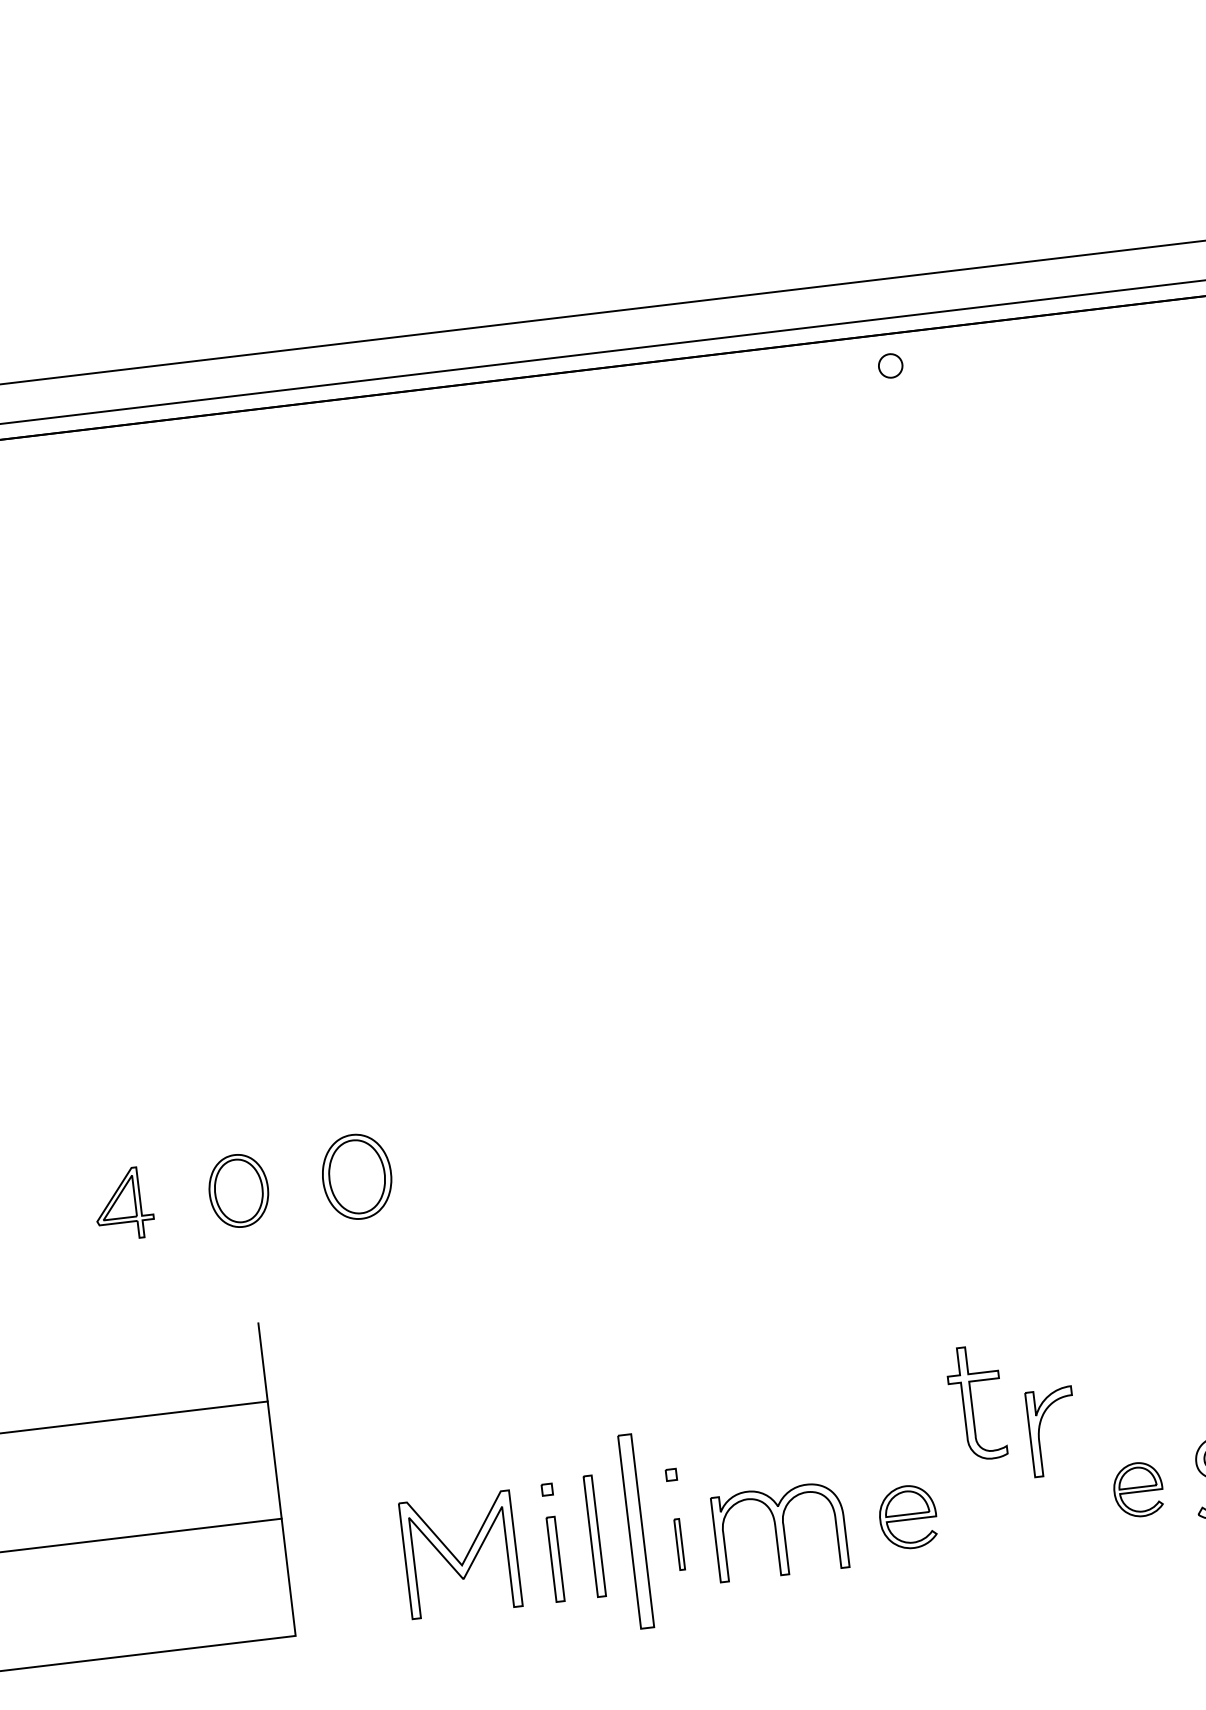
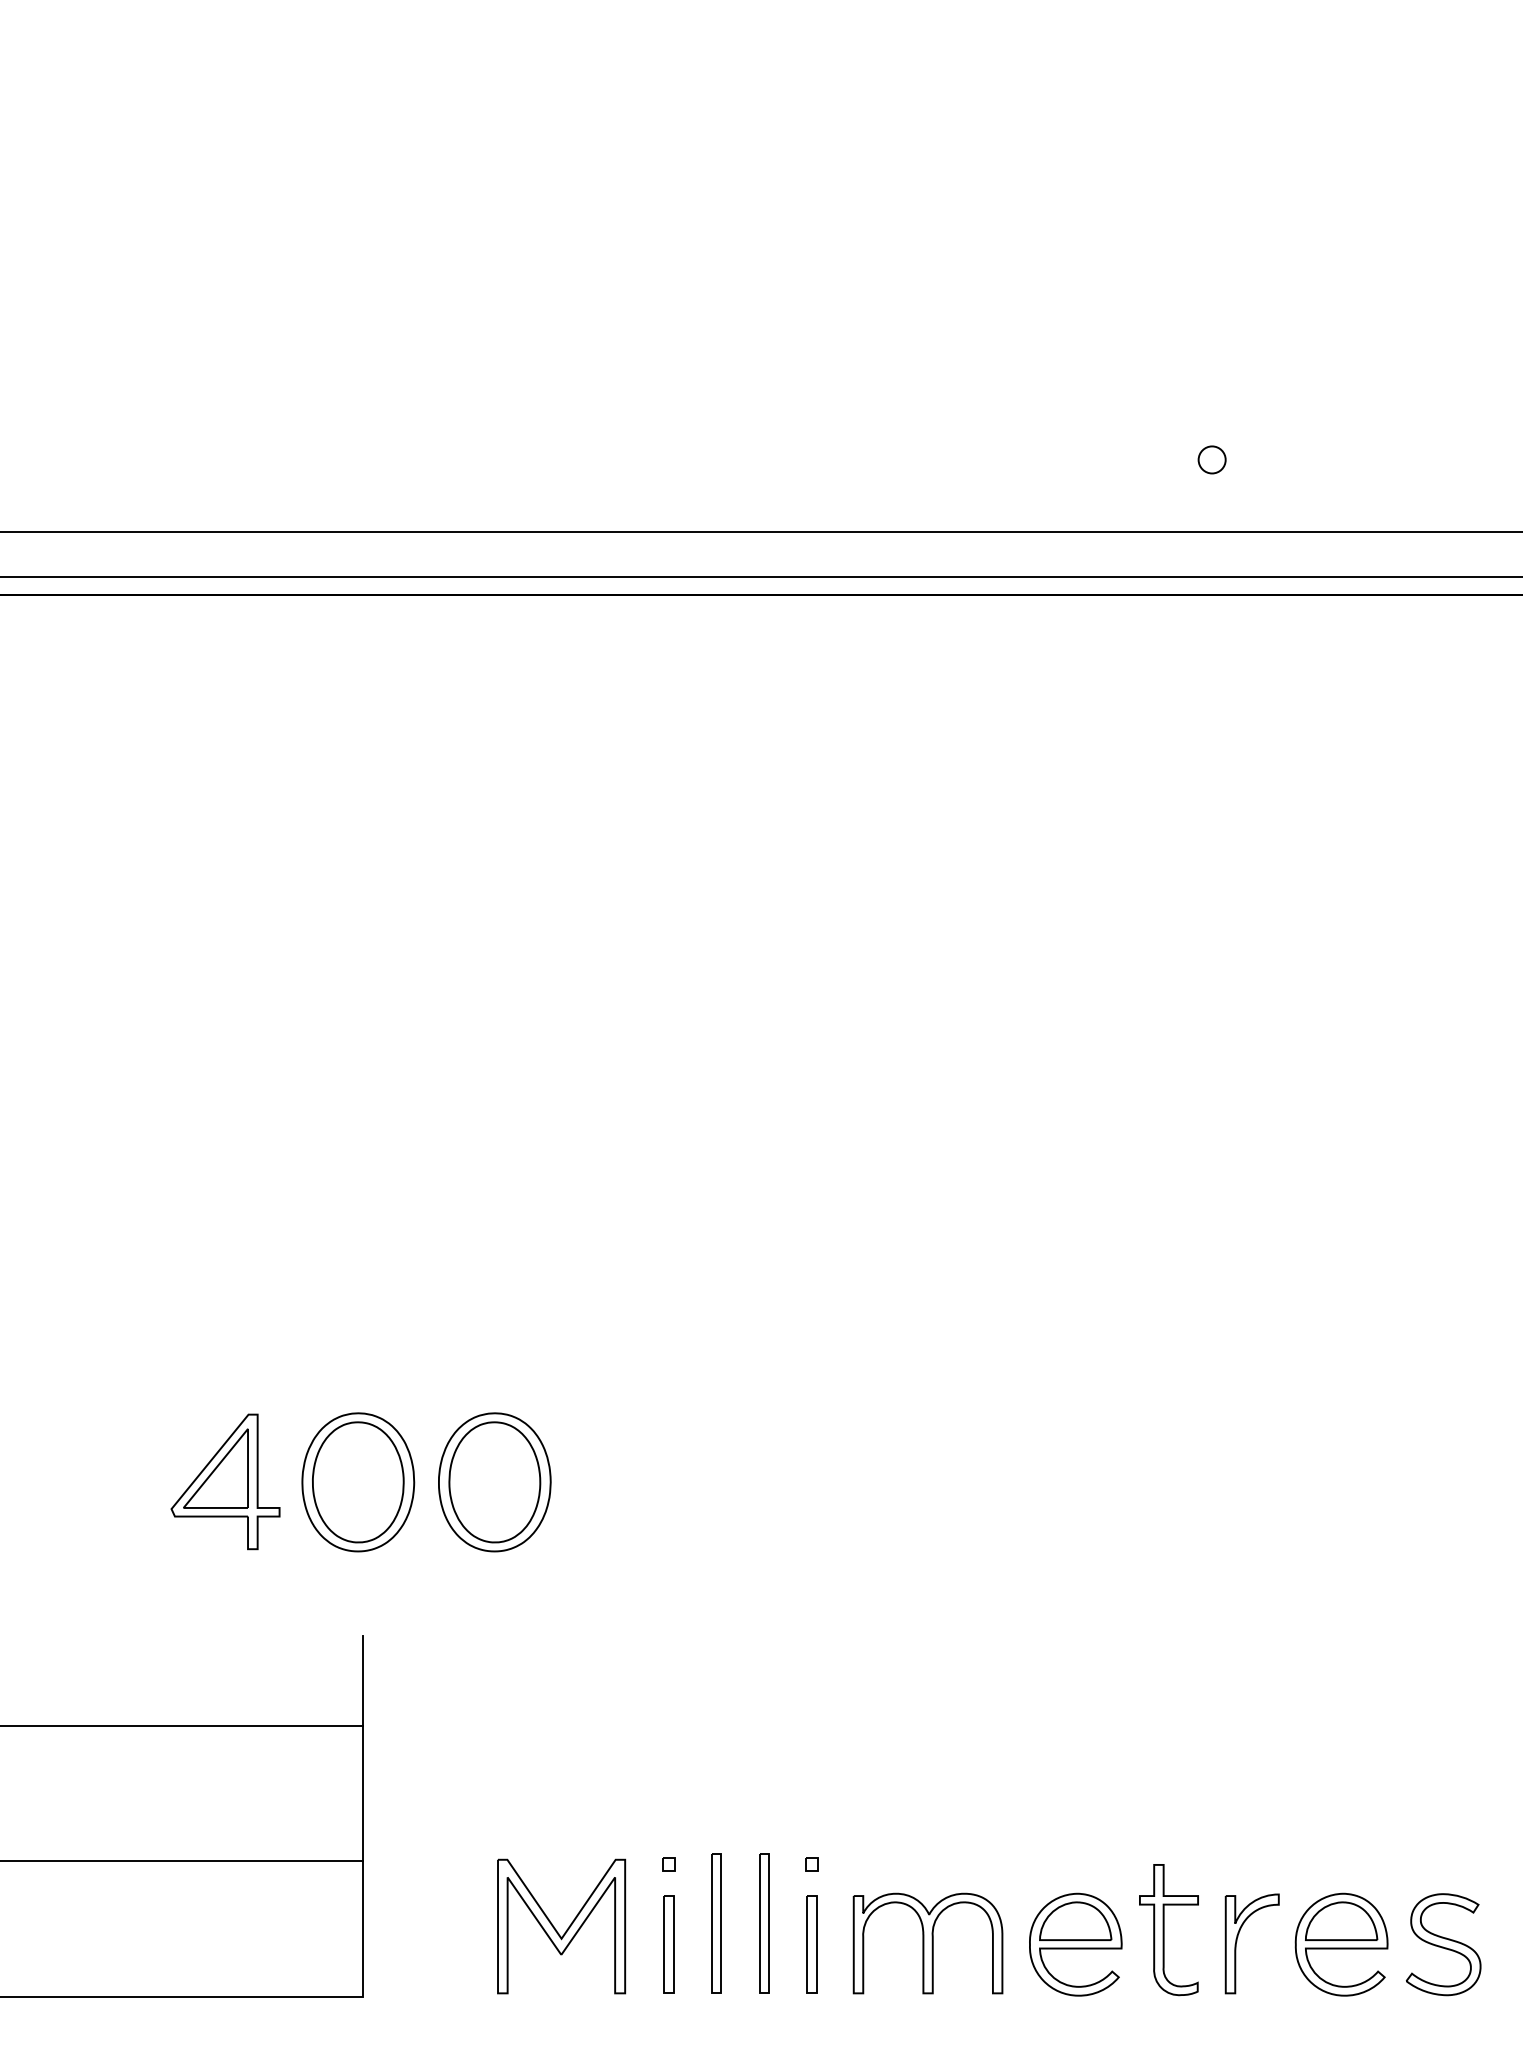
circle: (890, 365) -> (1211, 459), moved
part: (356, 1176) -> (494, 1482), size x1.43
part: (238, 1191) -> (358, 1482), size x1.67
part: (123, 1203) -> (225, 1481), size x1.67
part: (976, 1403) -> (1168, 1930), moved
part: (1039, 1431) -> (1237, 1941), moved
part: (1138, 1489) -> (1341, 1944), size x1.67
part: (907, 1517) -> (1075, 1944), size x1.43
part: (636, 1531) -> (764, 1923), size x0.62
part: (679, 1544) -> (811, 1944), size x1.67

